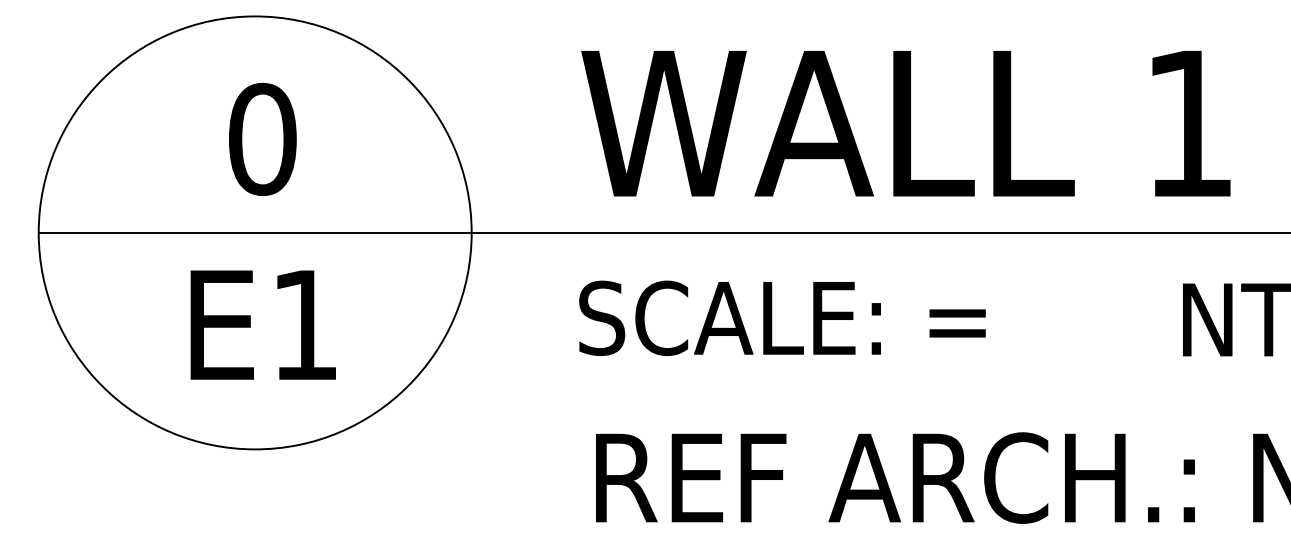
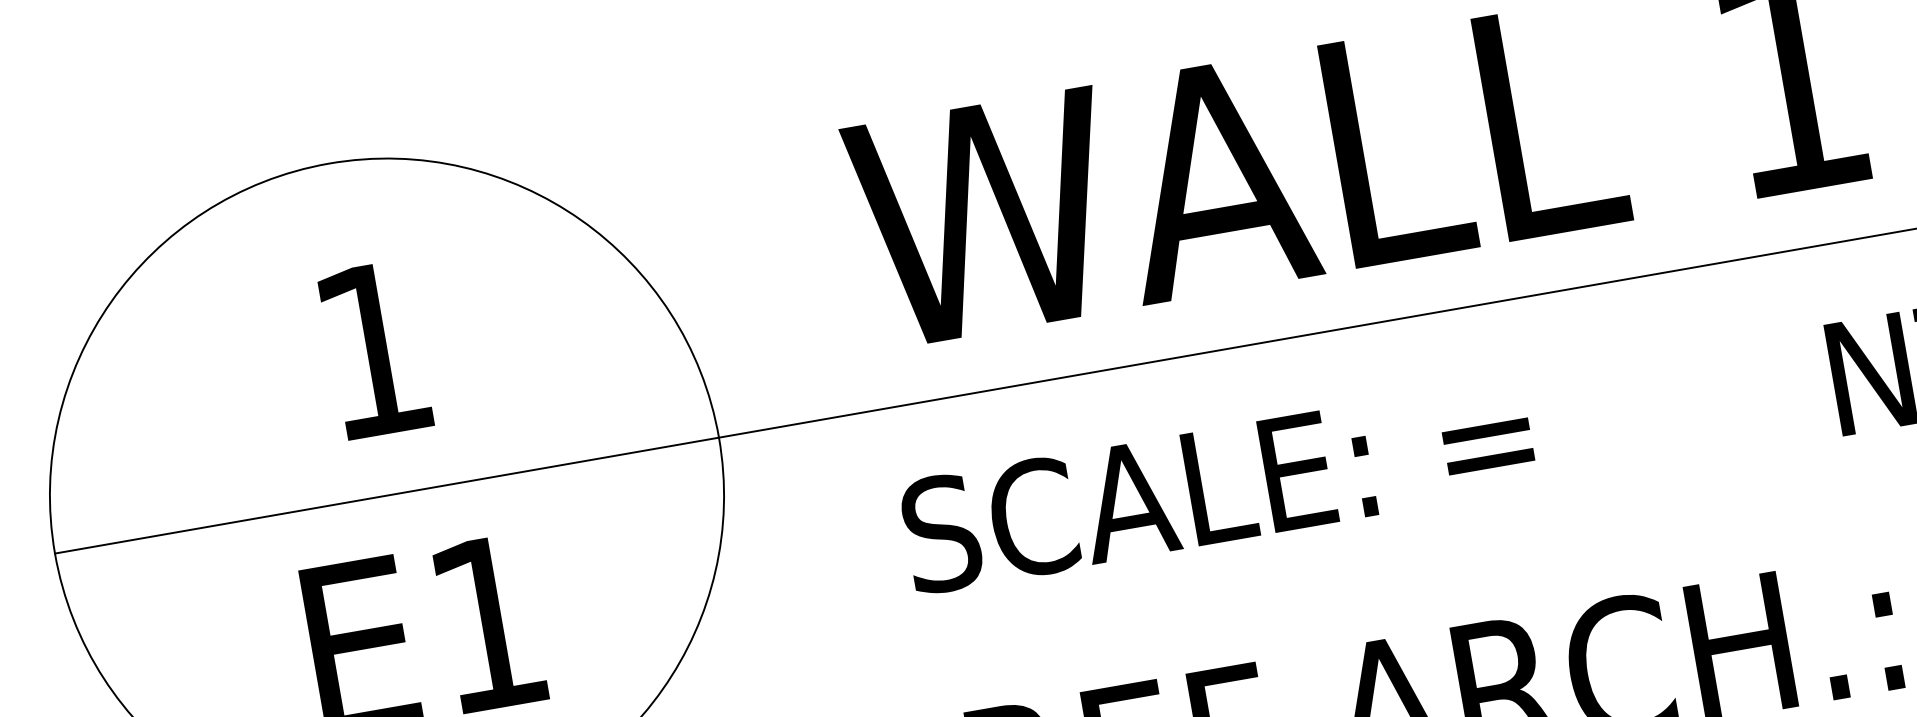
text: (262, 139) -> (373, 350), 0 -> 1

